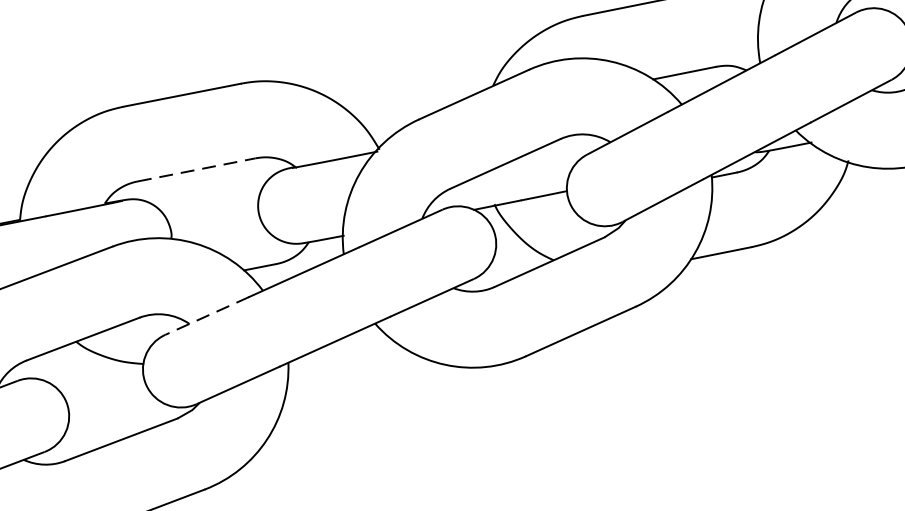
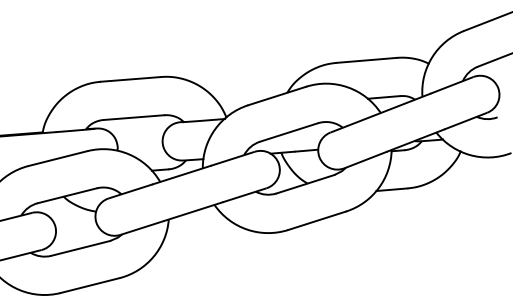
line: (197, 169) -> (134, 117), dashed -> solid
line: (206, 316) -> (130, 191), dashed -> solid

